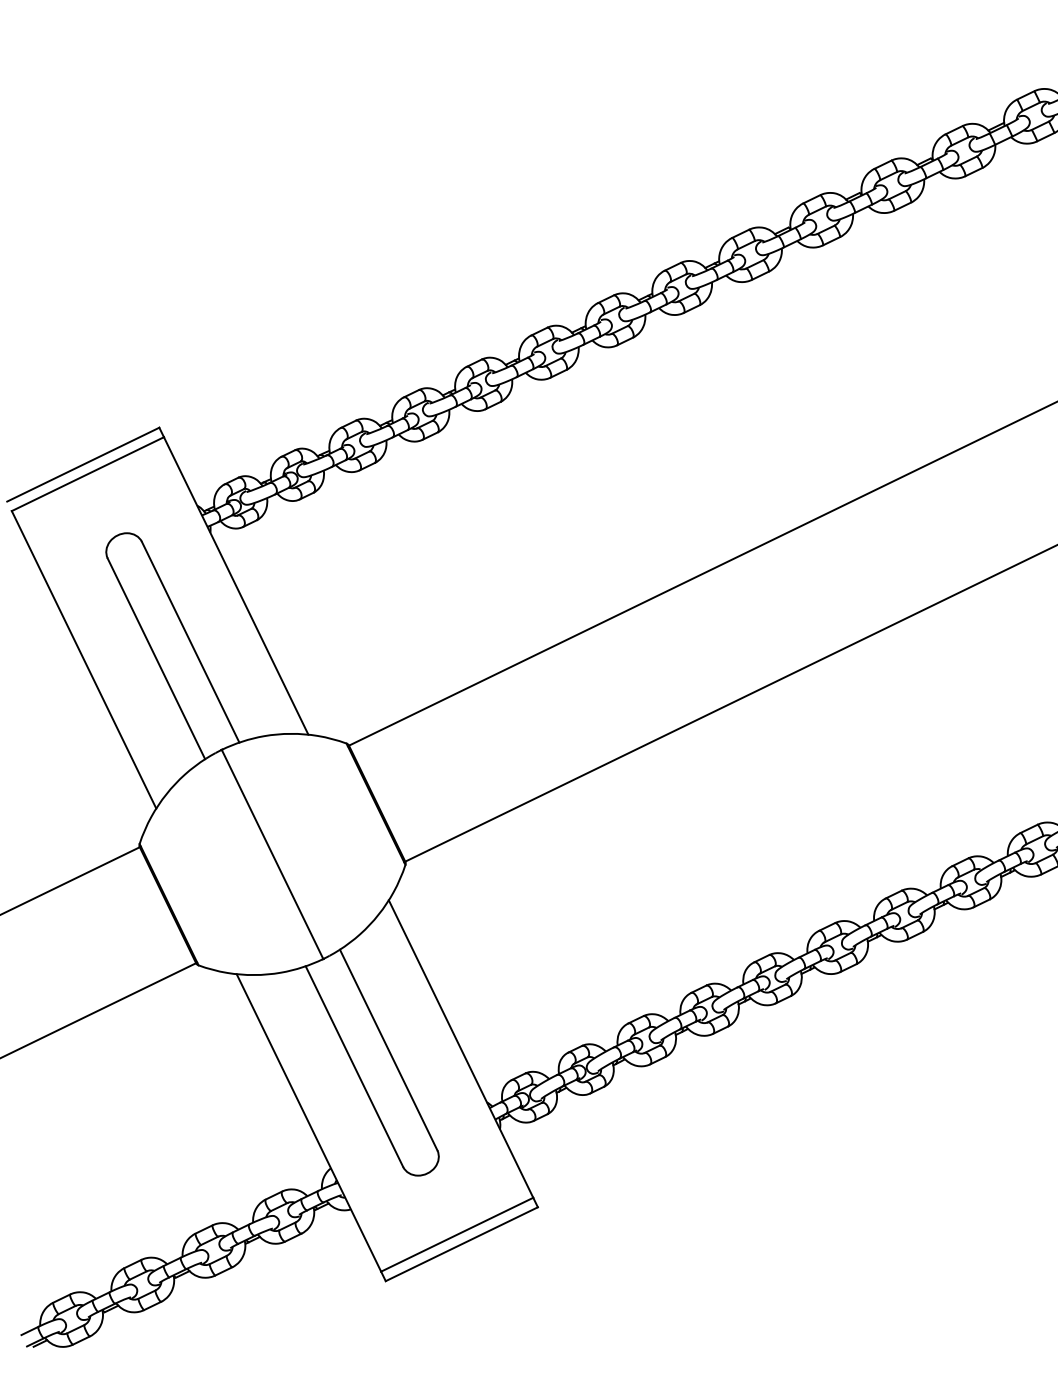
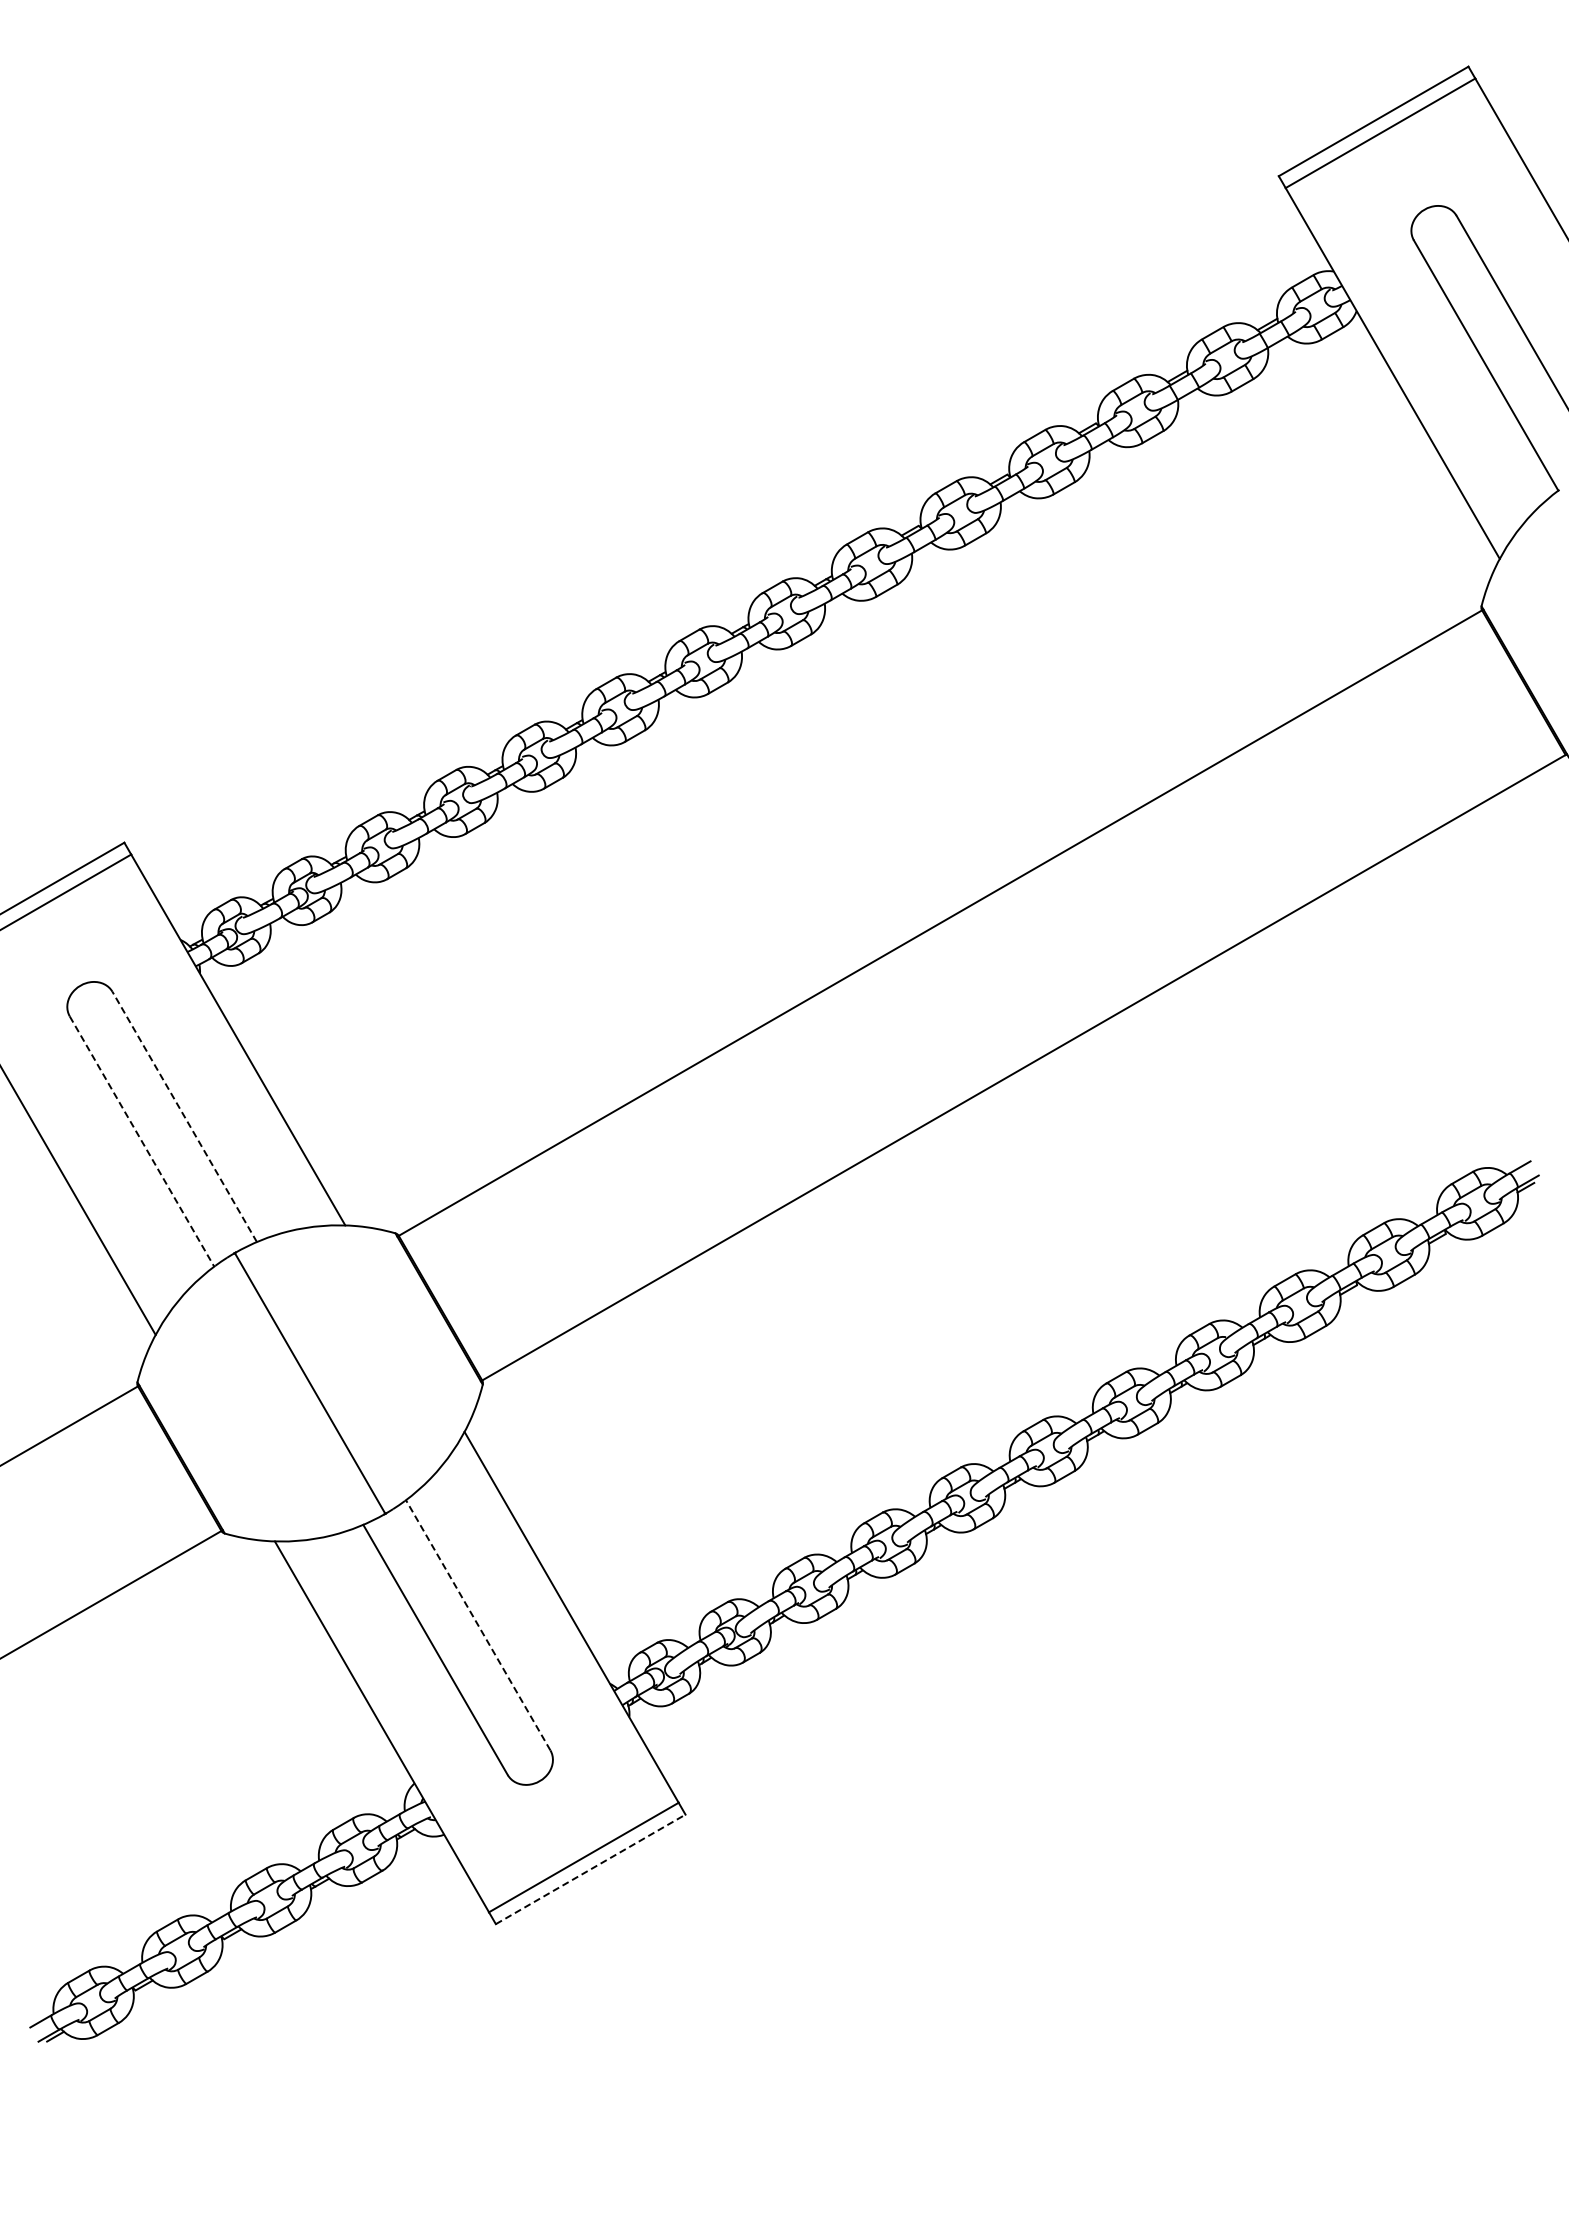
line: (190, 641) -> (184, 1116), solid -> dashed
line: (156, 659) -> (142, 1142), solid -> dashed
line: (388, 1049) -> (477, 1624), solid -> dashed
line: (461, 1244) -> (590, 1869), solid -> dashed

